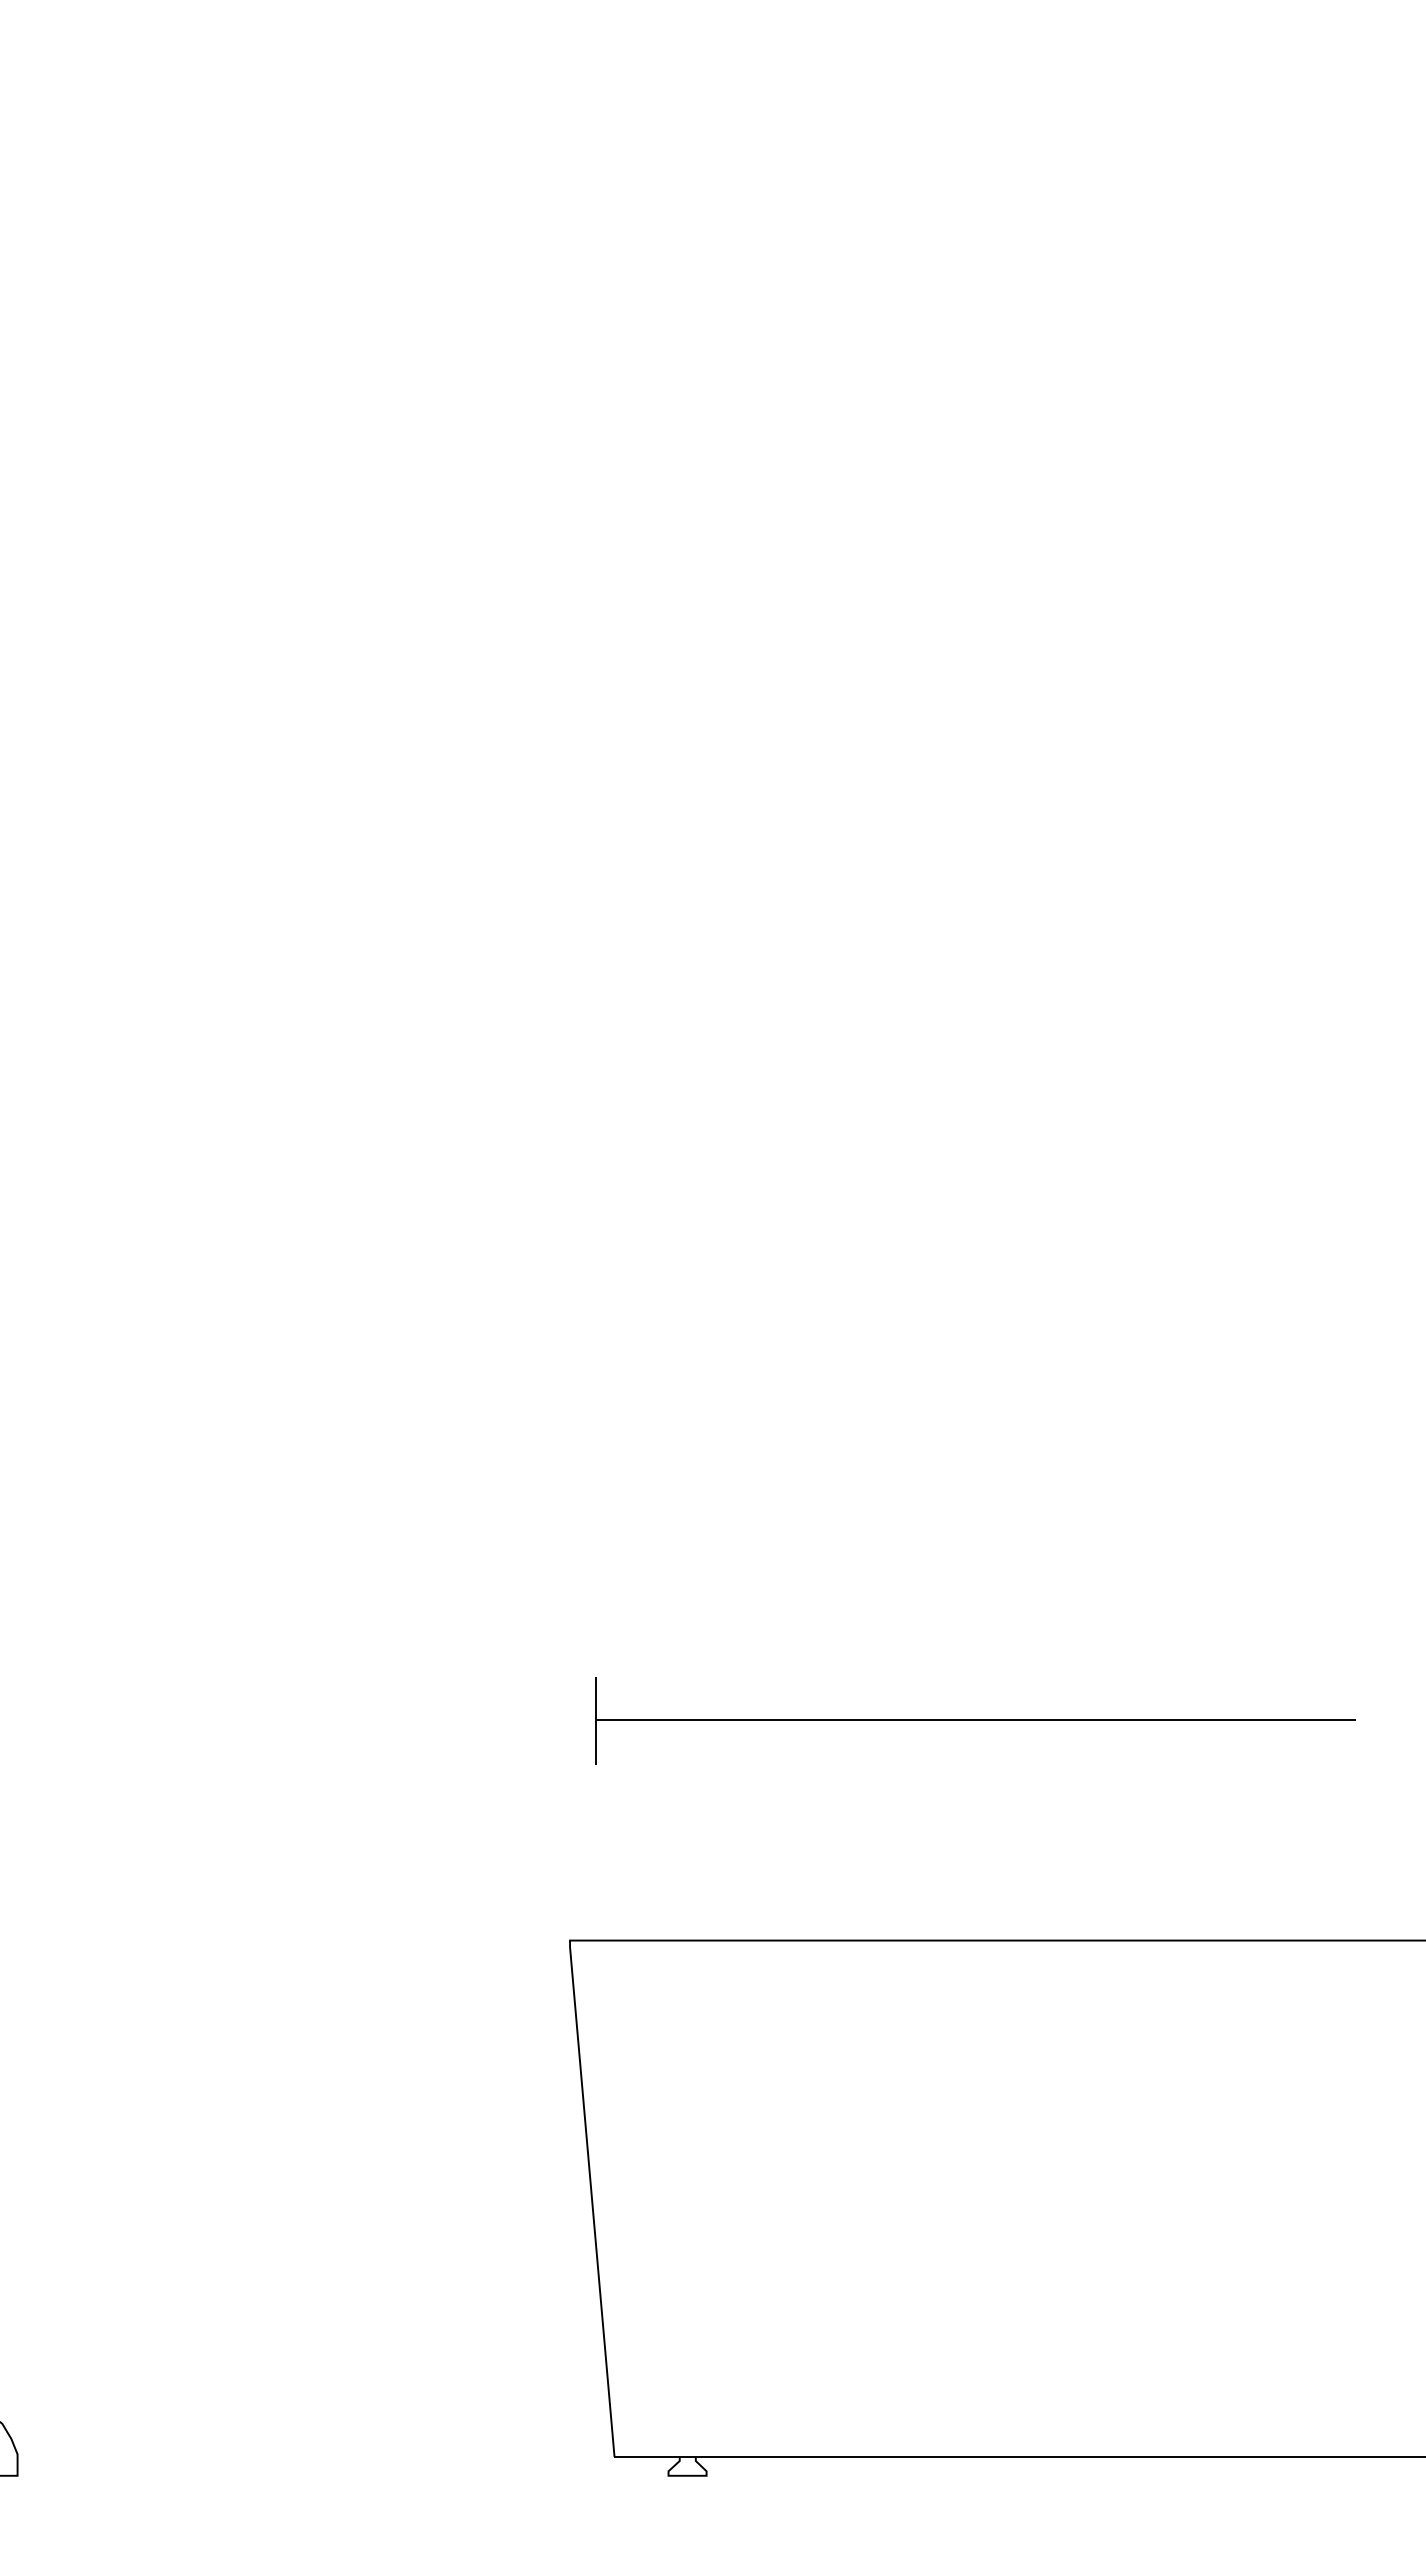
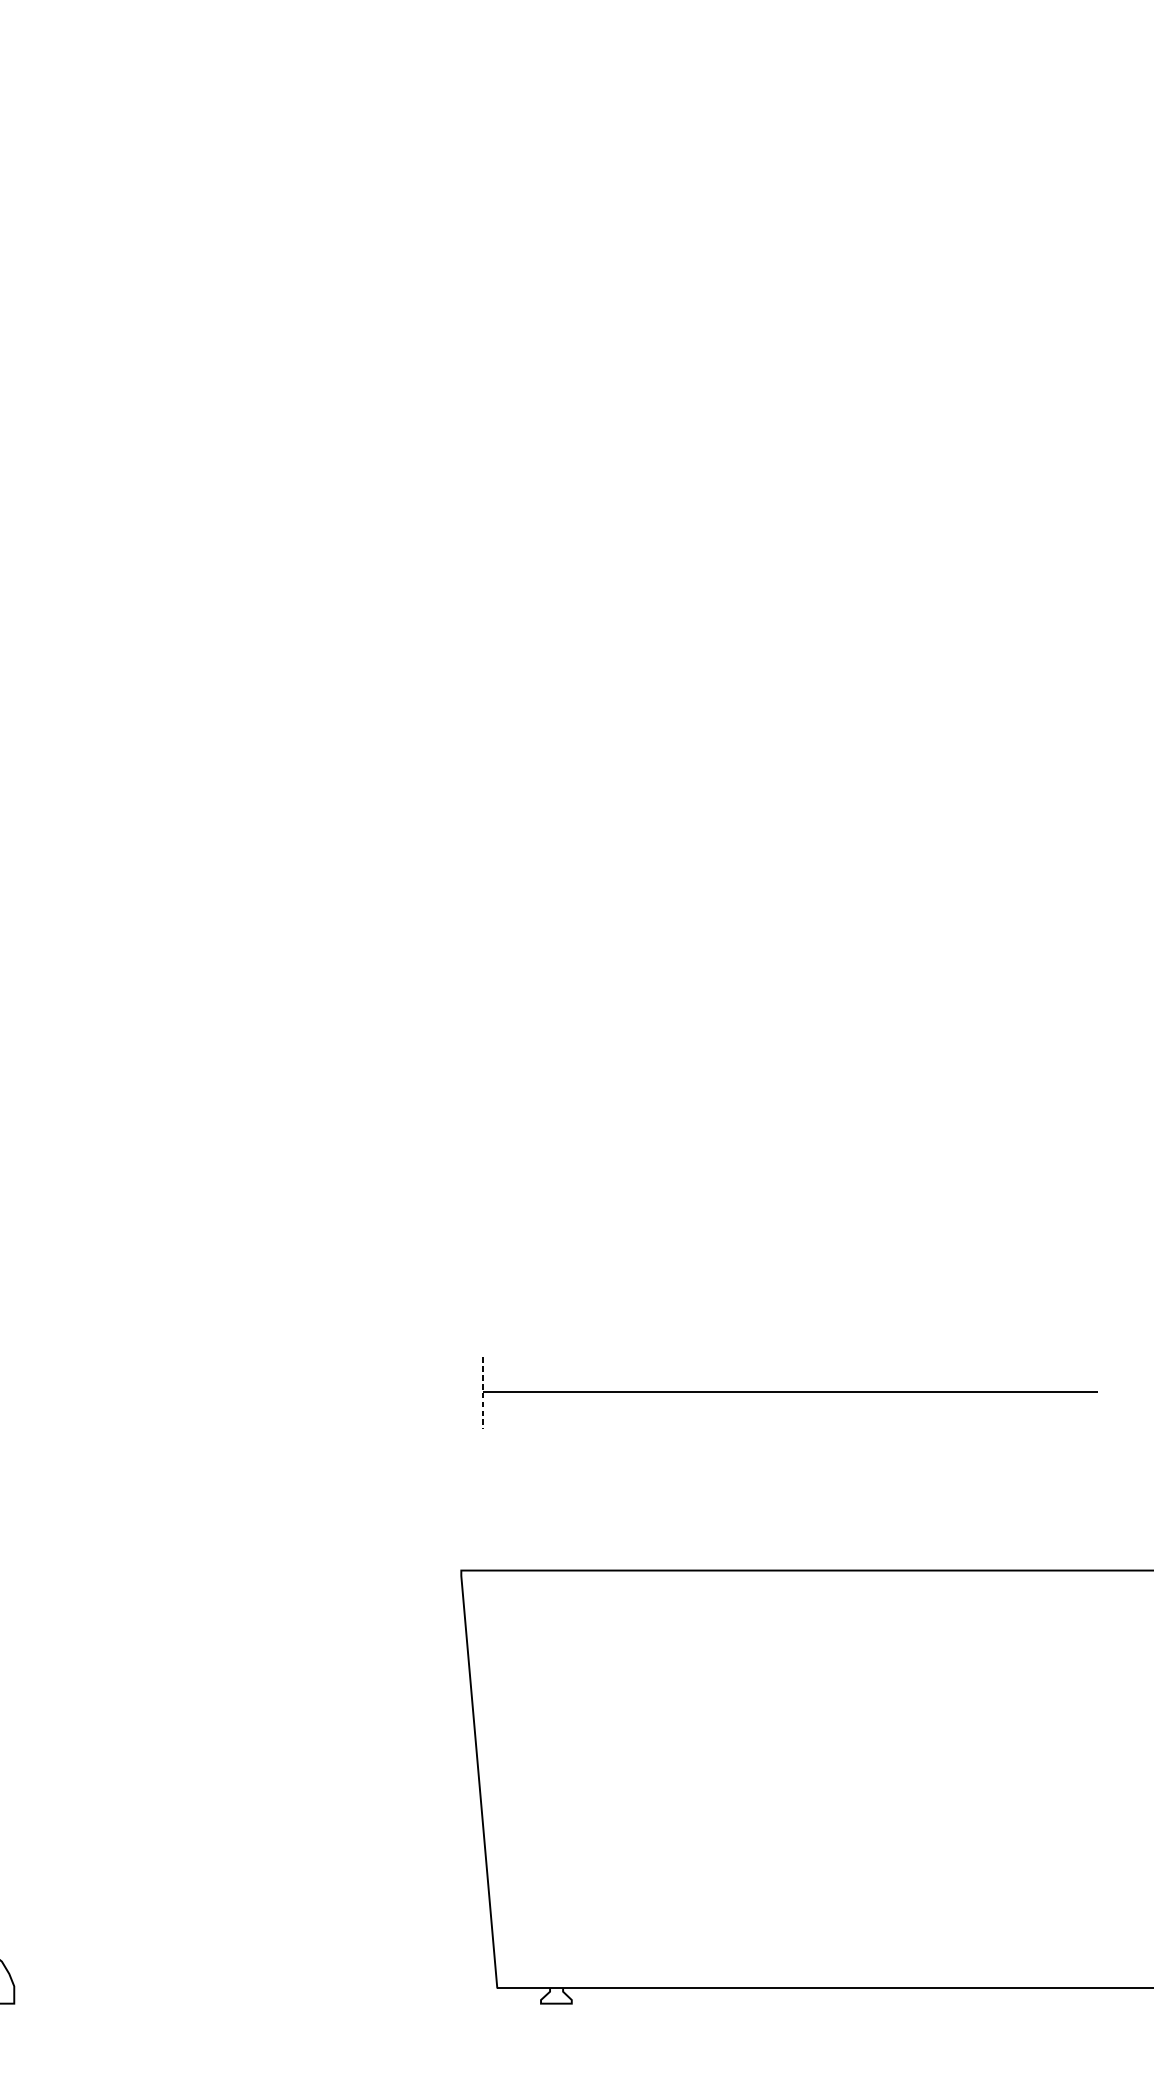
line: (596, 1721) -> (482, 1393), solid -> dashed

